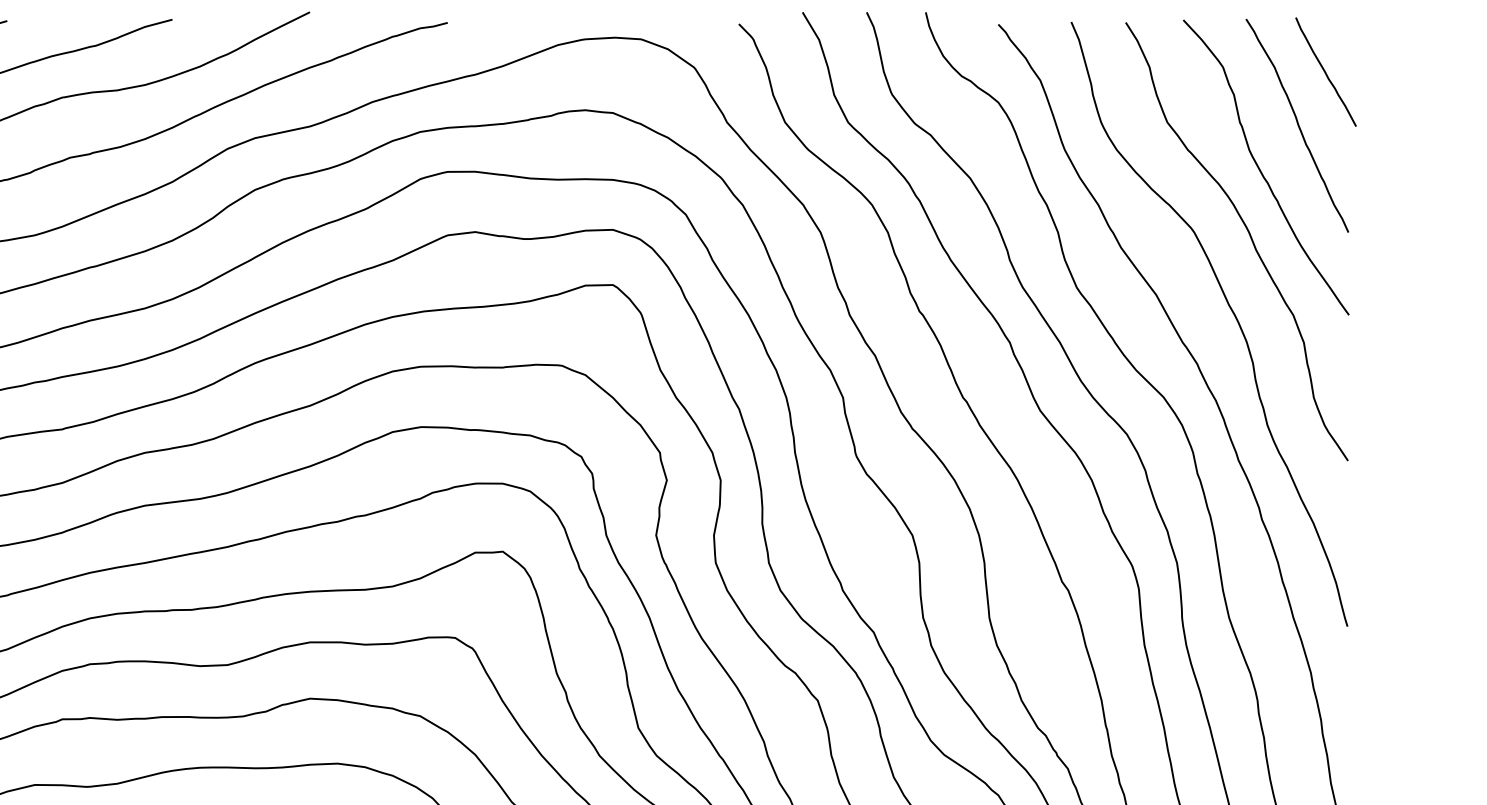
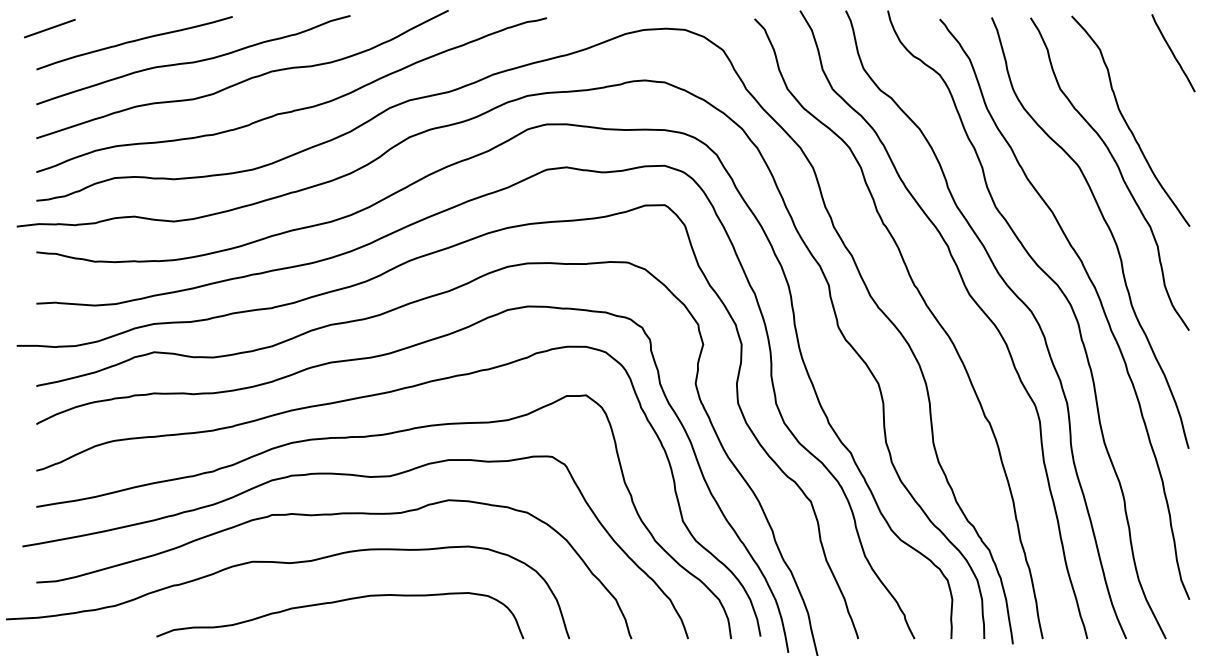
curve: (1298, 125) -> (1153, 91), removed

